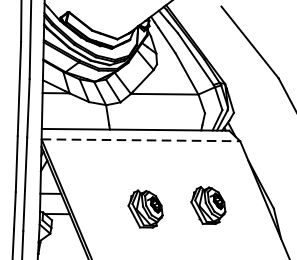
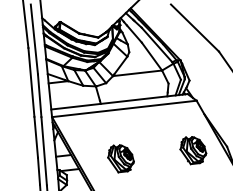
line: (141, 139) -> (124, 108), dashed -> solid
part: (208, 205) -> (193, 150), moved
part: (145, 208) -> (120, 158), moved

